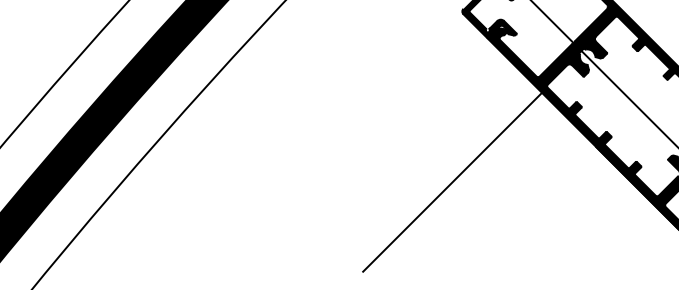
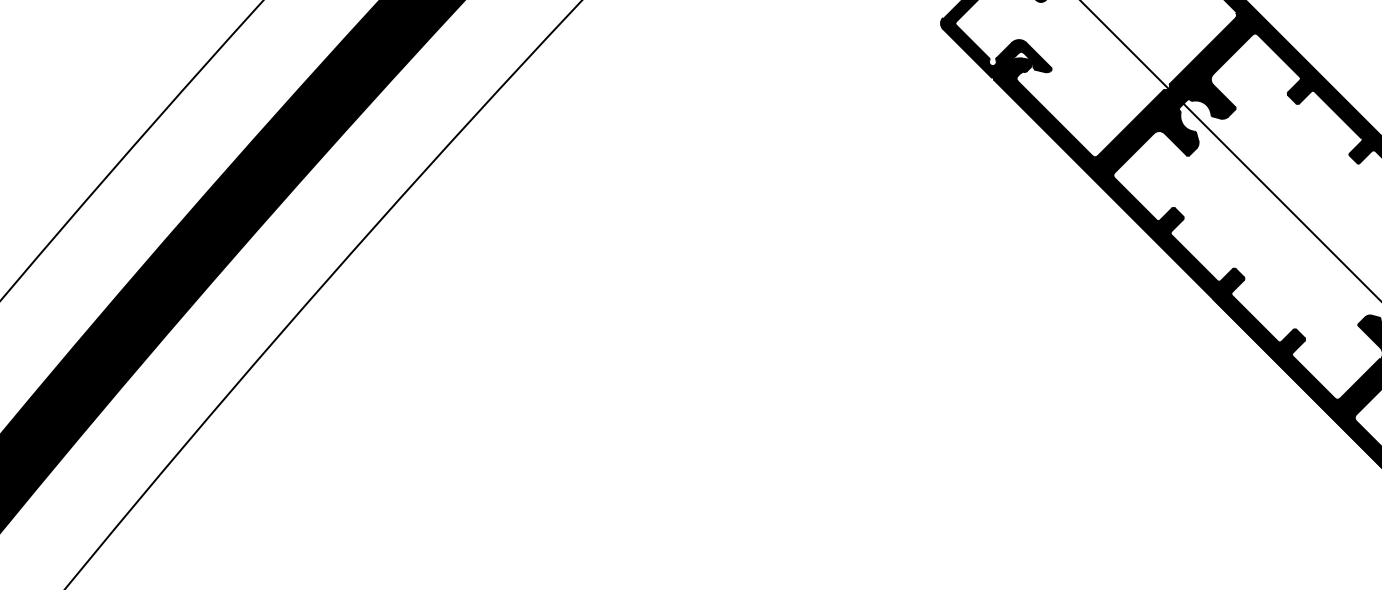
line: (452, 181) -> (920, 369), removed

